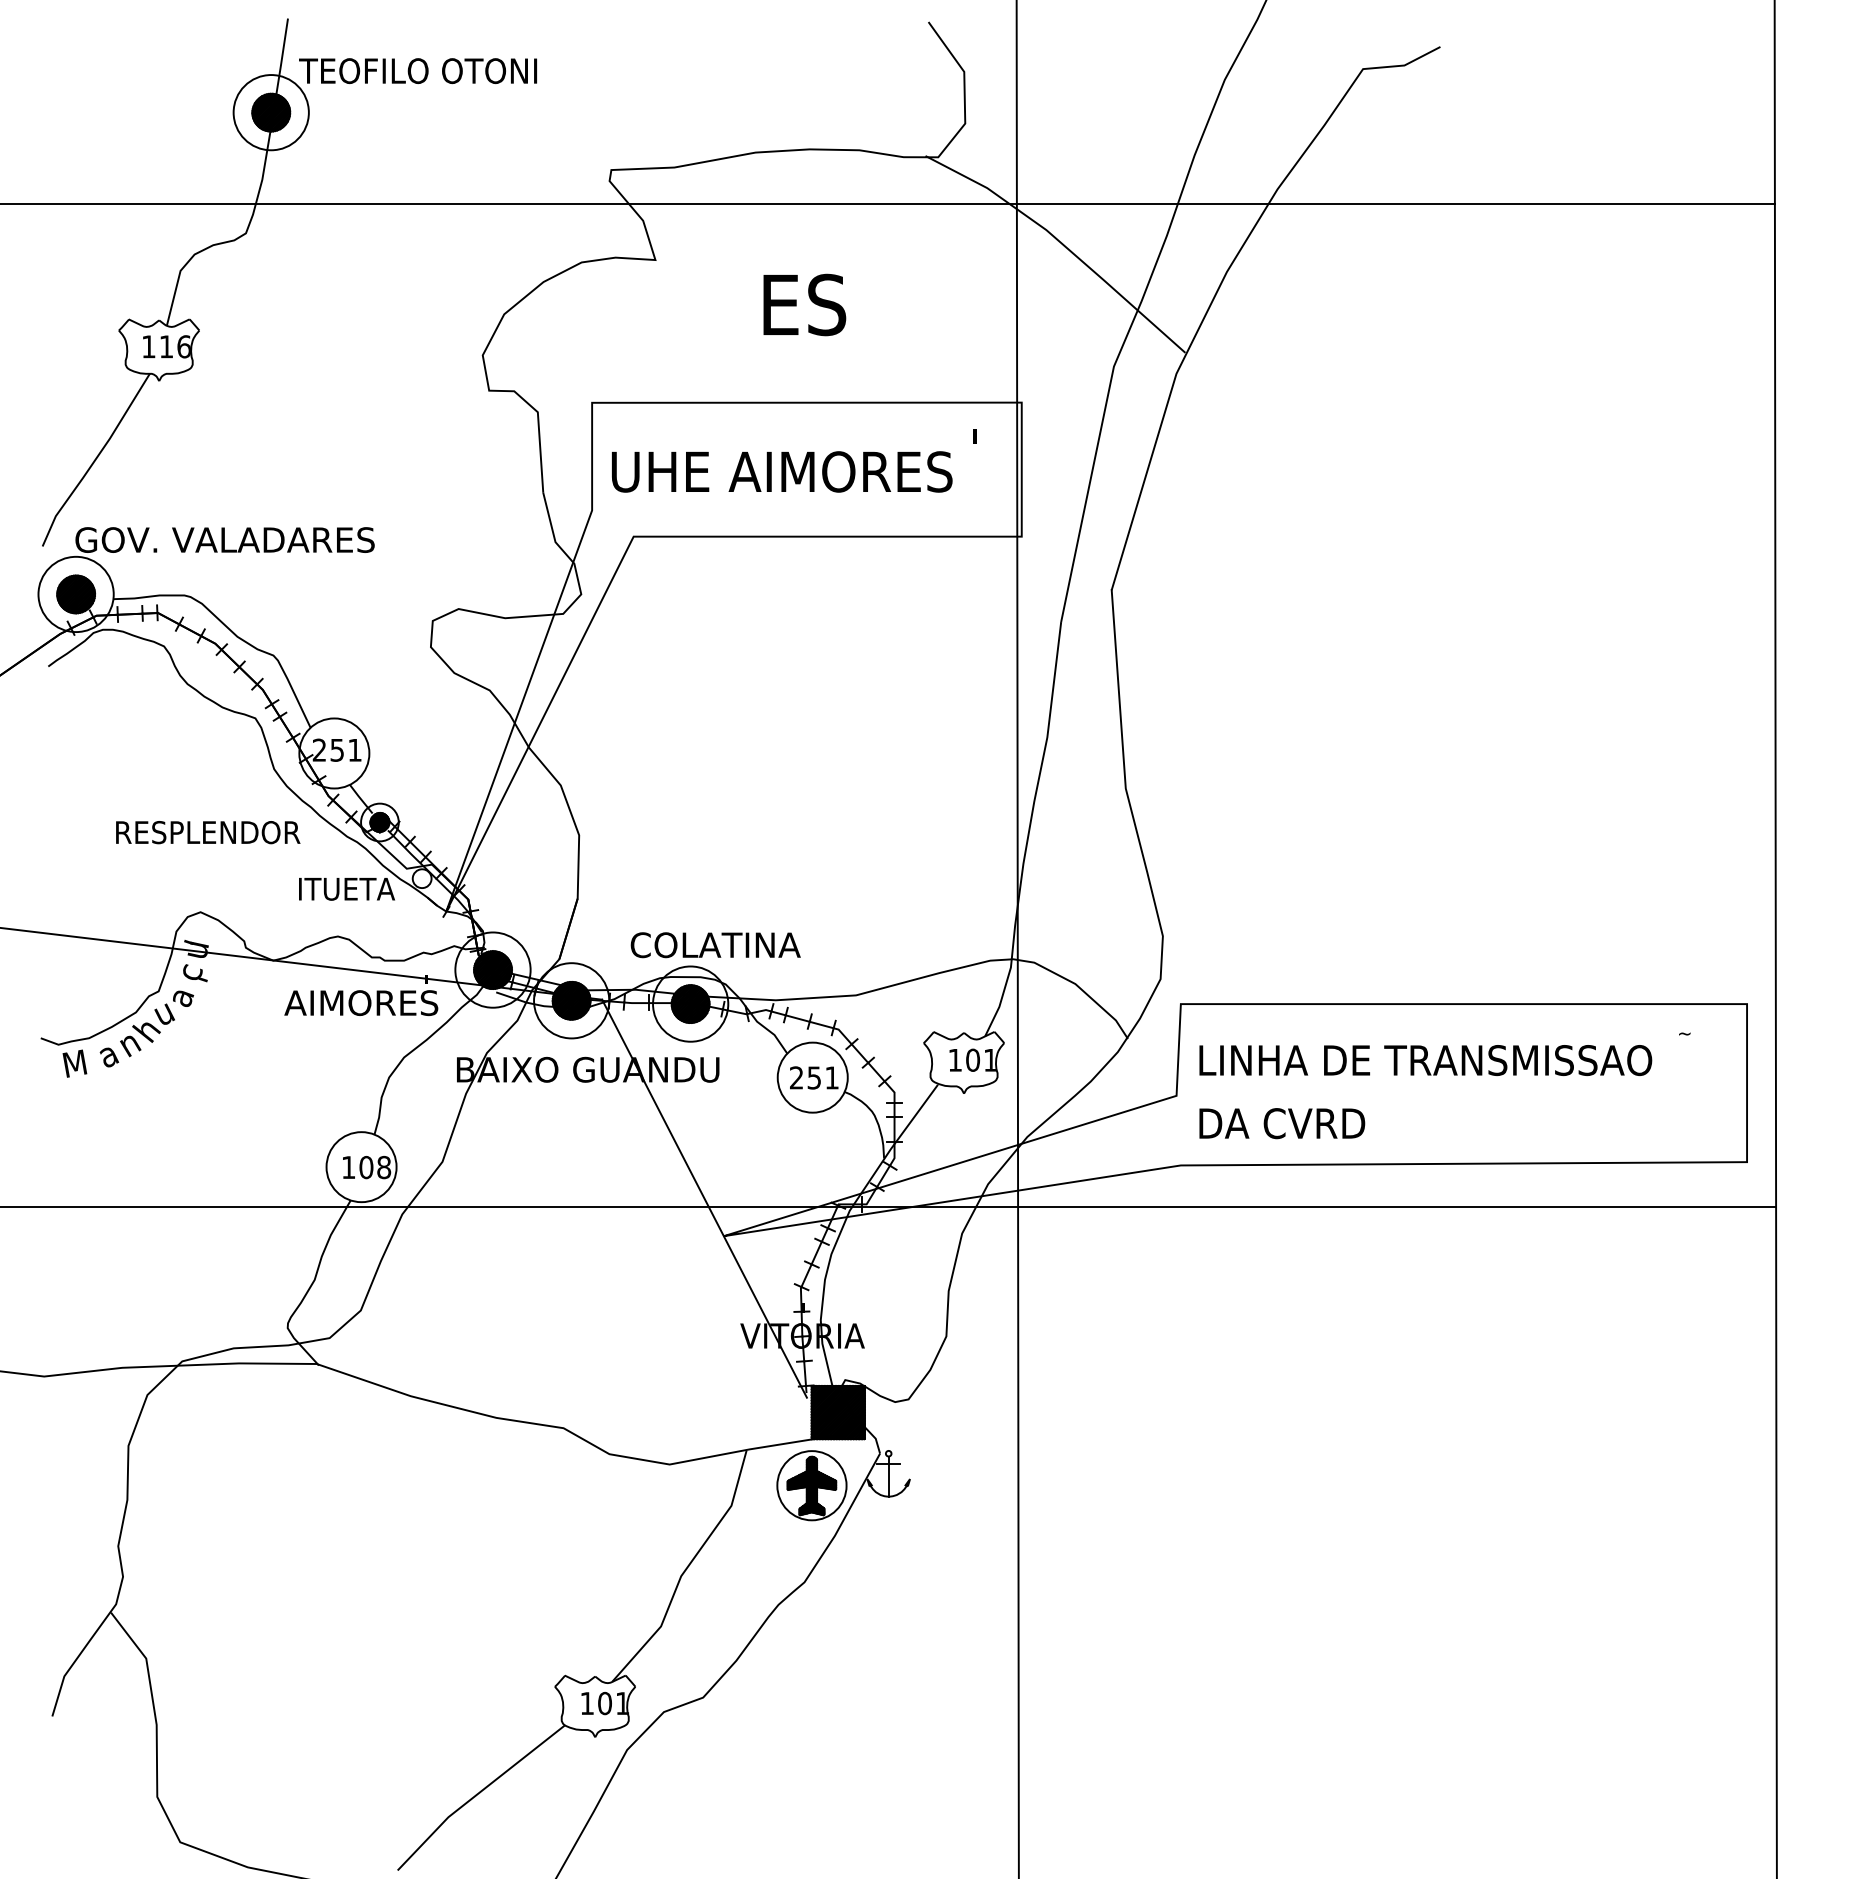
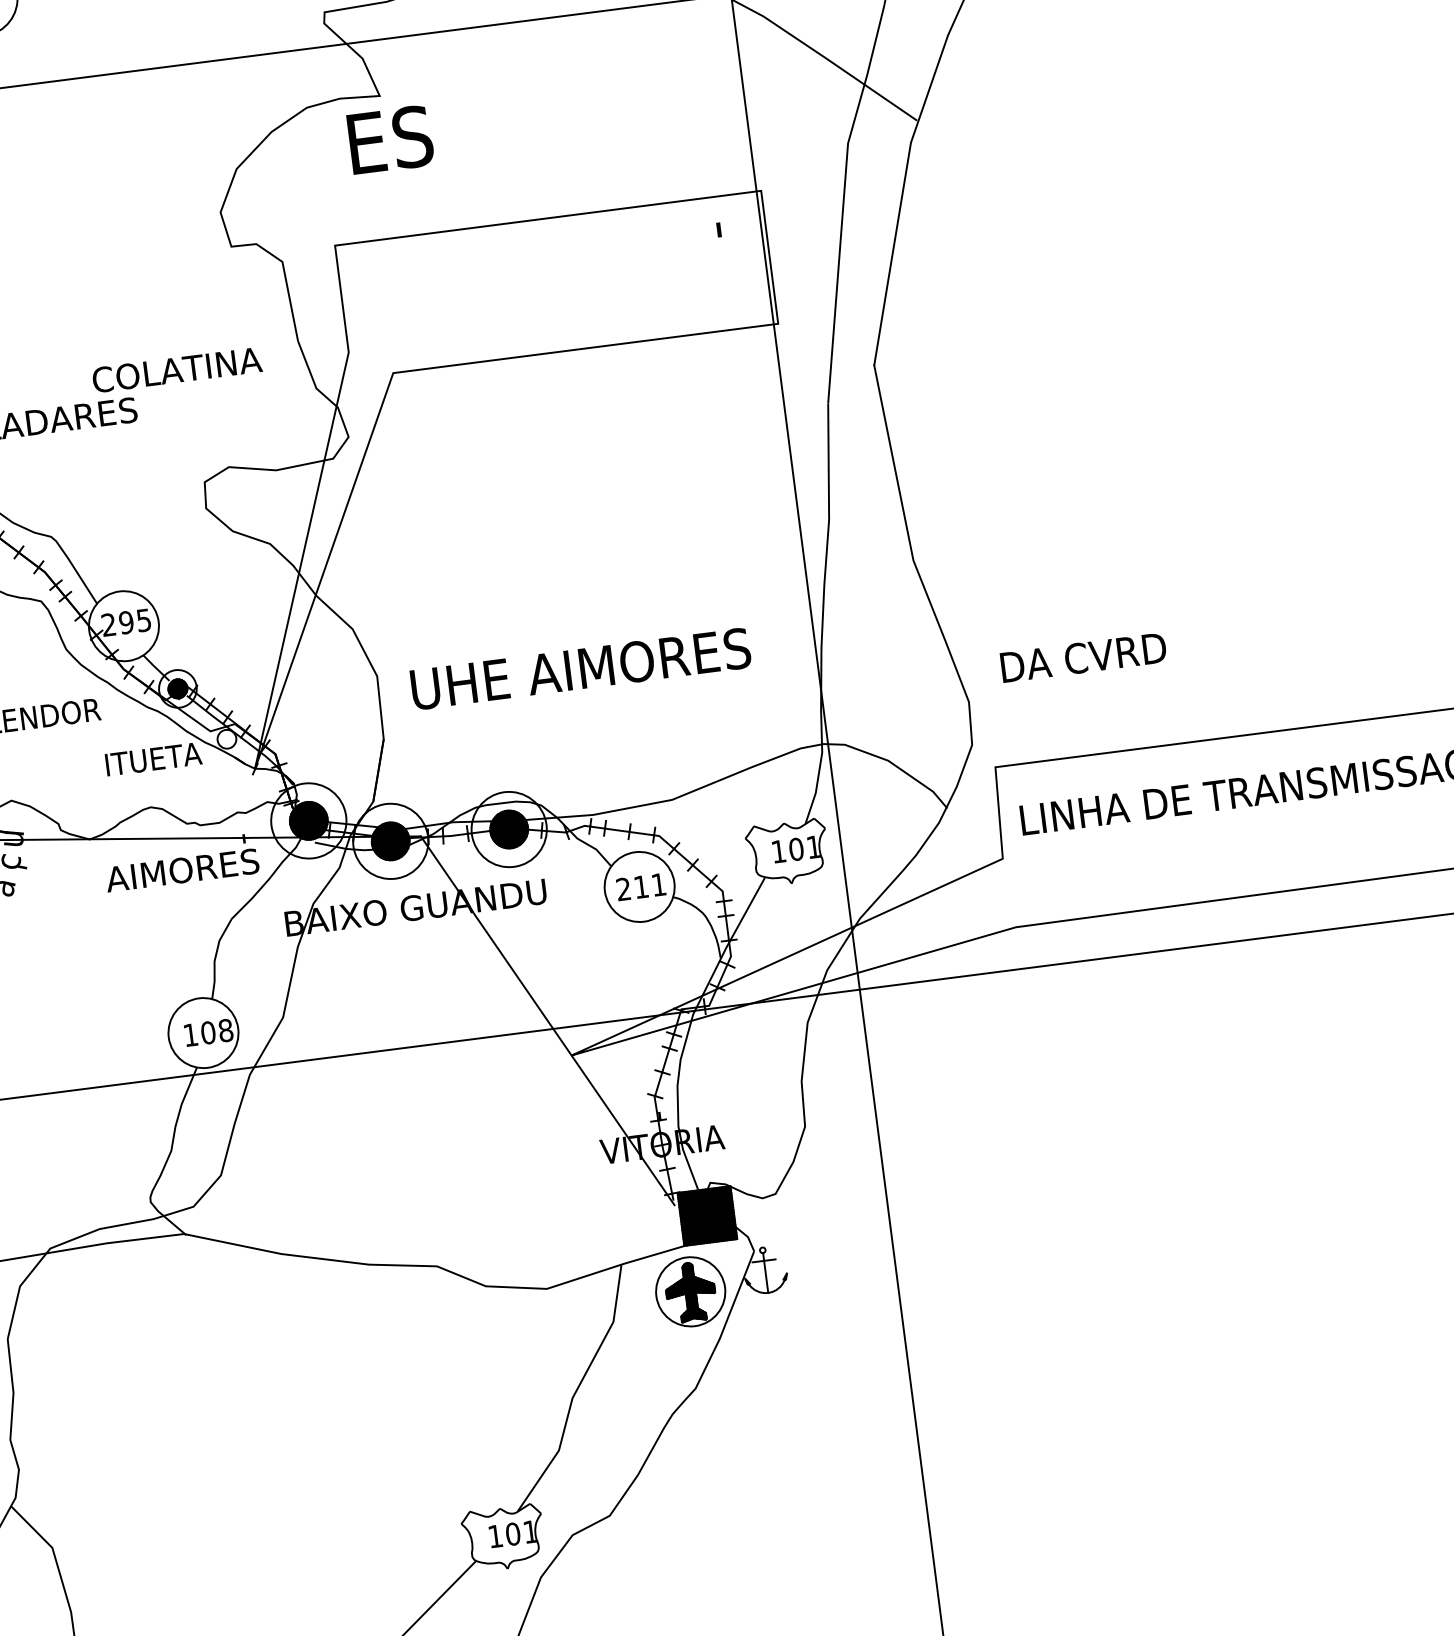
text: (804, 304) -> (390, 139), moved
text: (782, 471) -> (581, 668), moved
text: (345, 749) -> (134, 620), 251 -> 295
text: (715, 945) -> (177, 370), moved
text: (813, 1077) -> (640, 886), 251 -> 211
text: (1282, 1123) -> (1083, 657), moved

